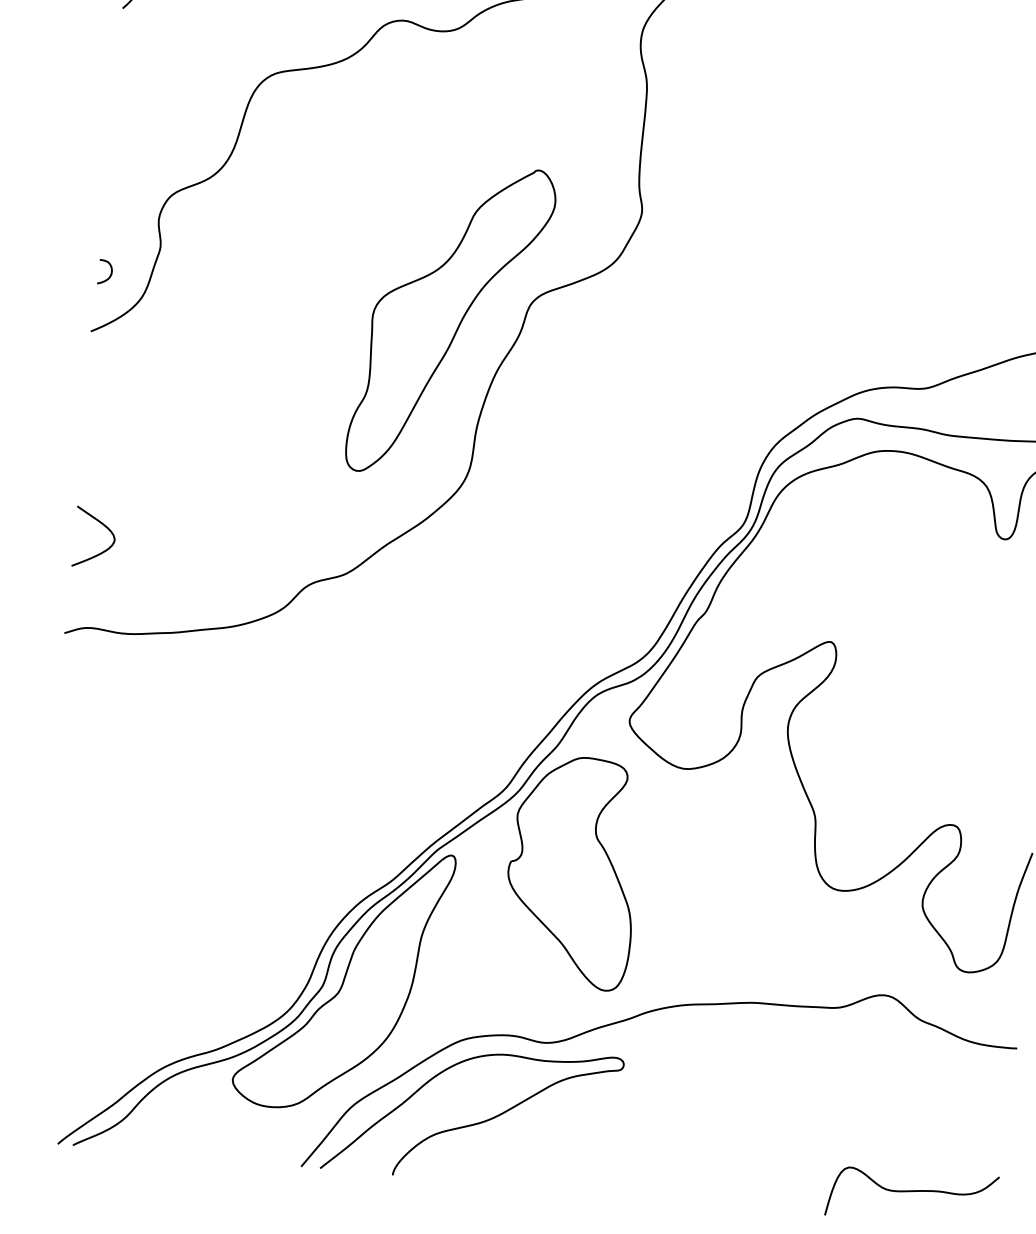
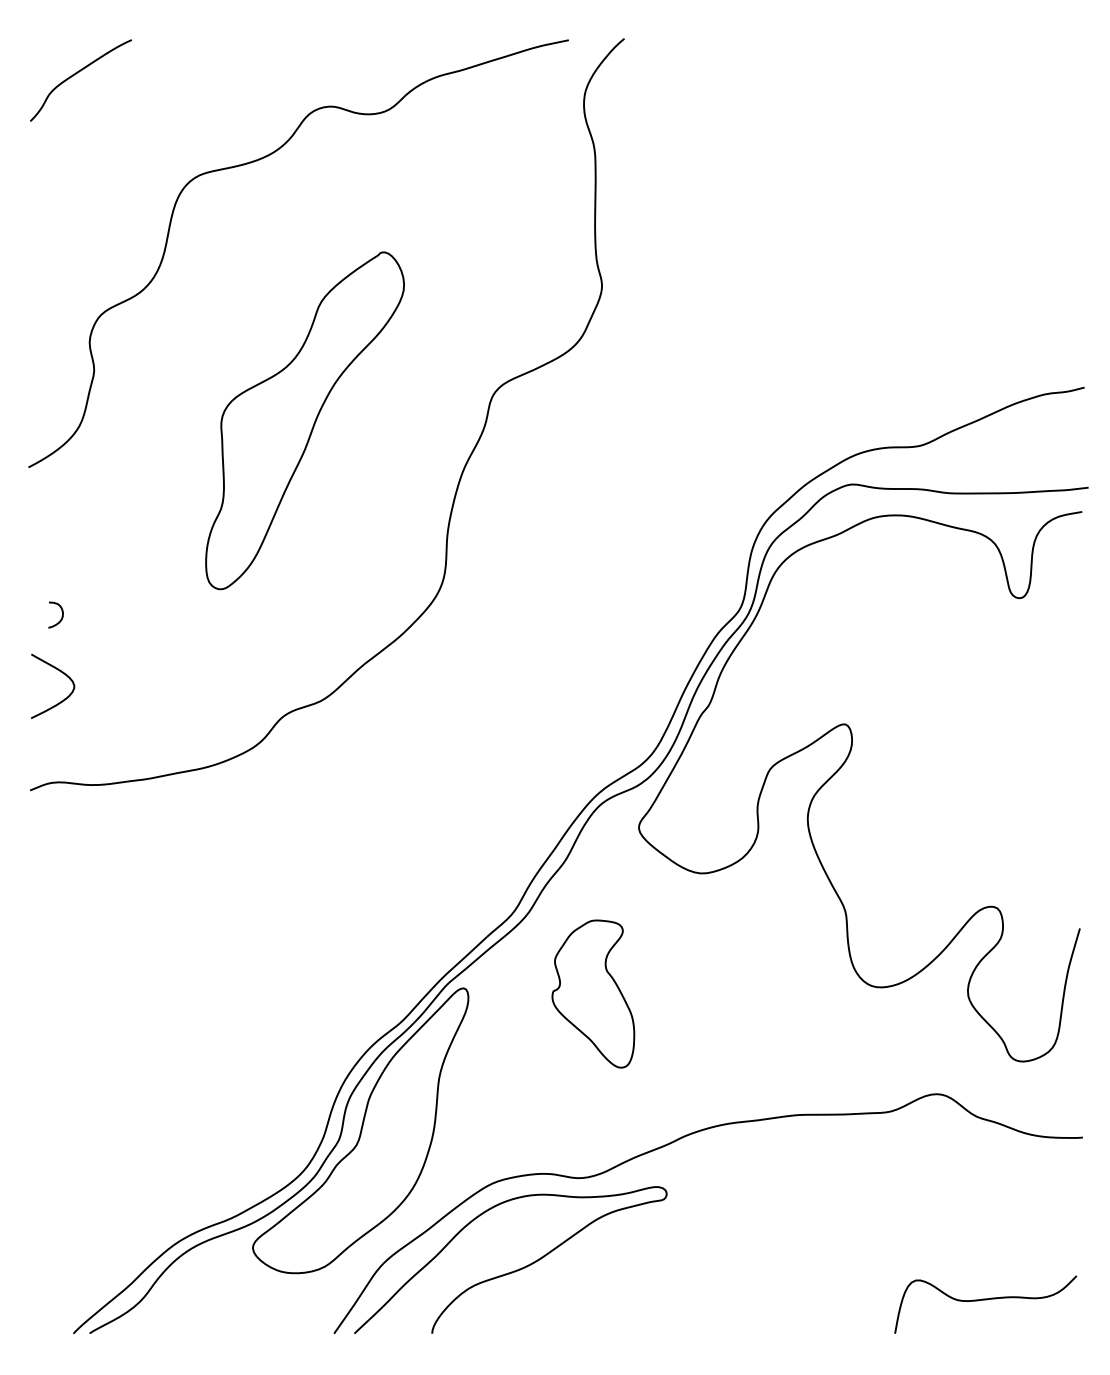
curve: (110, 273) -> (61, 616), moved
part: (450, 320) -> (304, 420), moved
part: (572, 871) -> (593, 993), size x0.6

